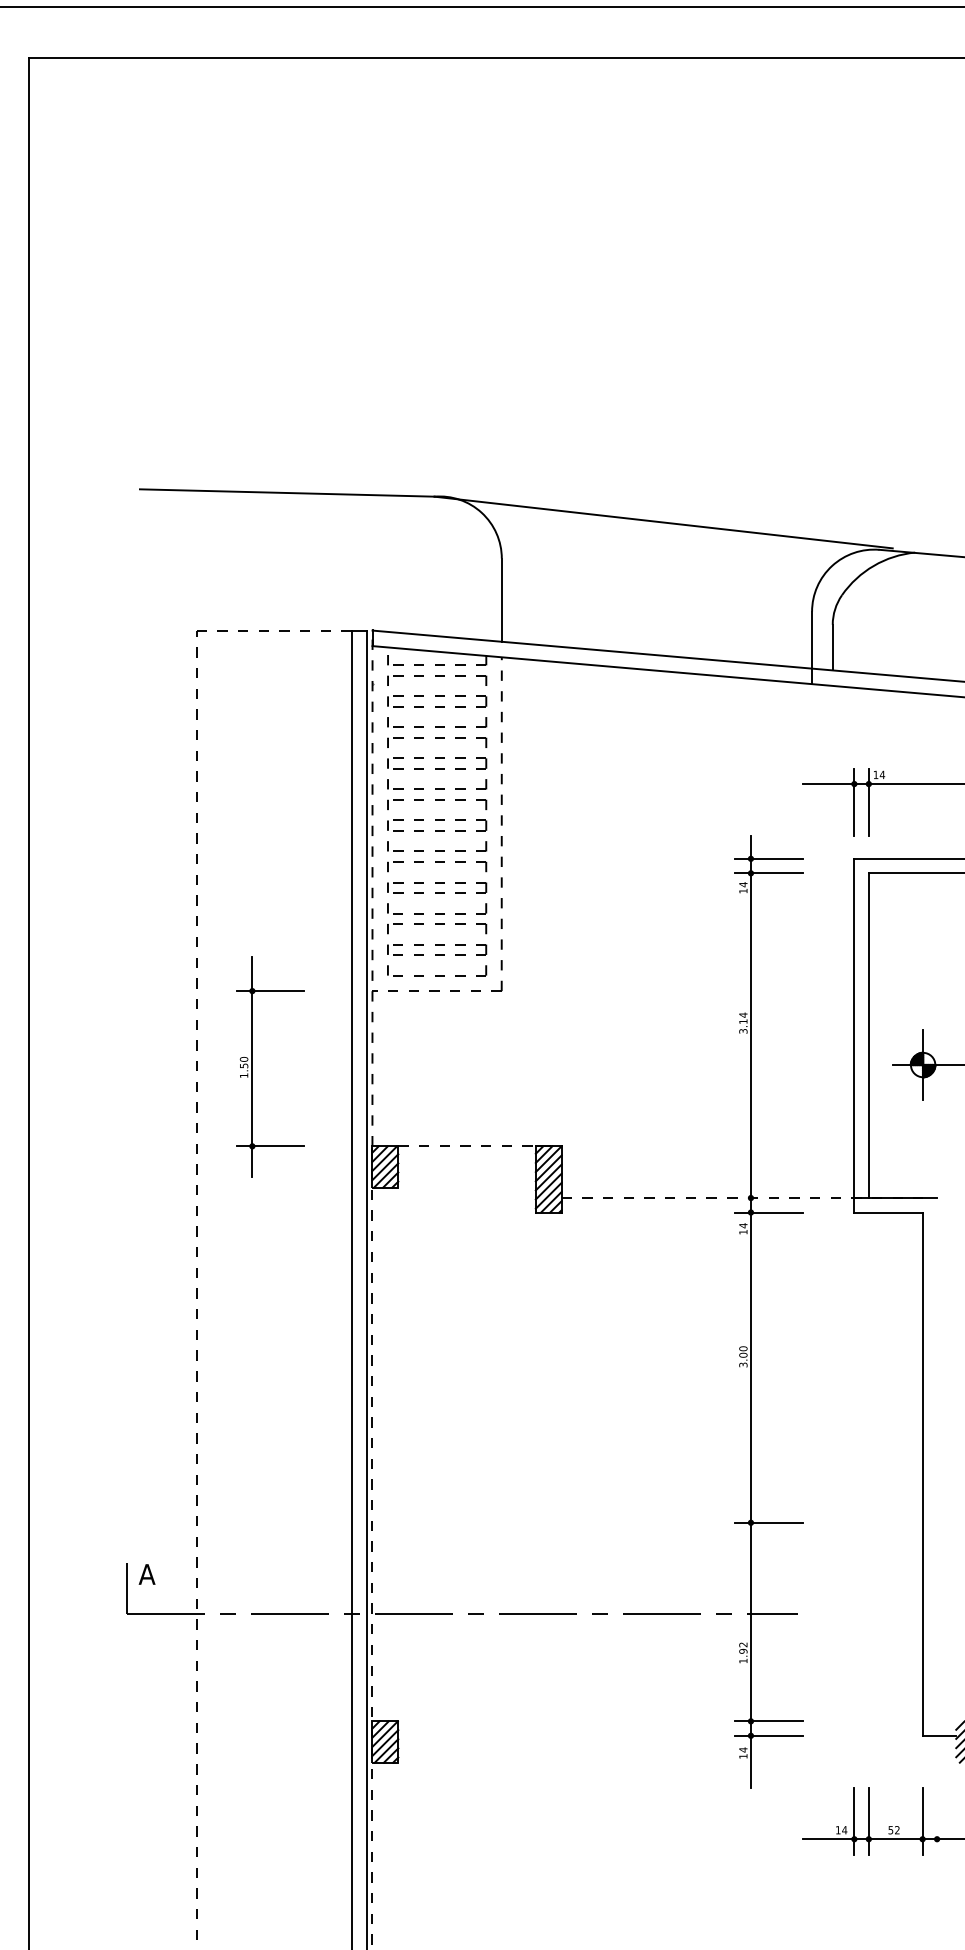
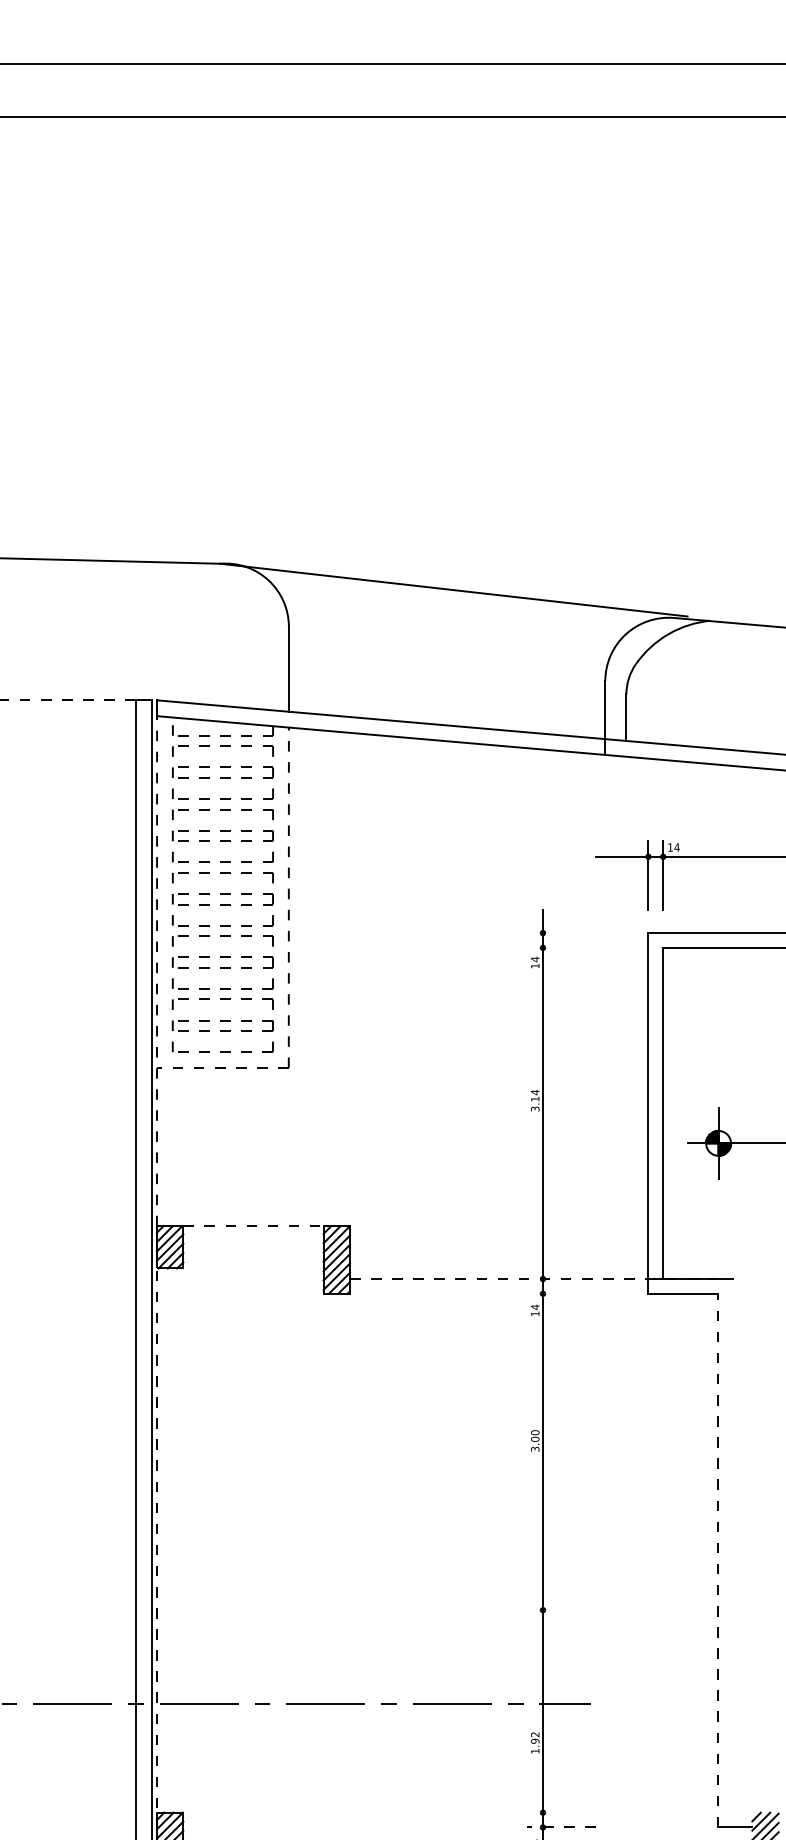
line: (768, 858) -> (560, 932), removed
line: (768, 873) -> (560, 948), removed
part: (252, 1066) -> (34, 1144), removed
line: (768, 1212) -> (560, 1293), removed
line: (922, 1474) -> (717, 1560), solid -> dashed
line: (768, 1522) -> (560, 1609), removed
line: (768, 1721) -> (560, 1812), removed
line: (769, 1735) -> (561, 1827), solid -> dashed

